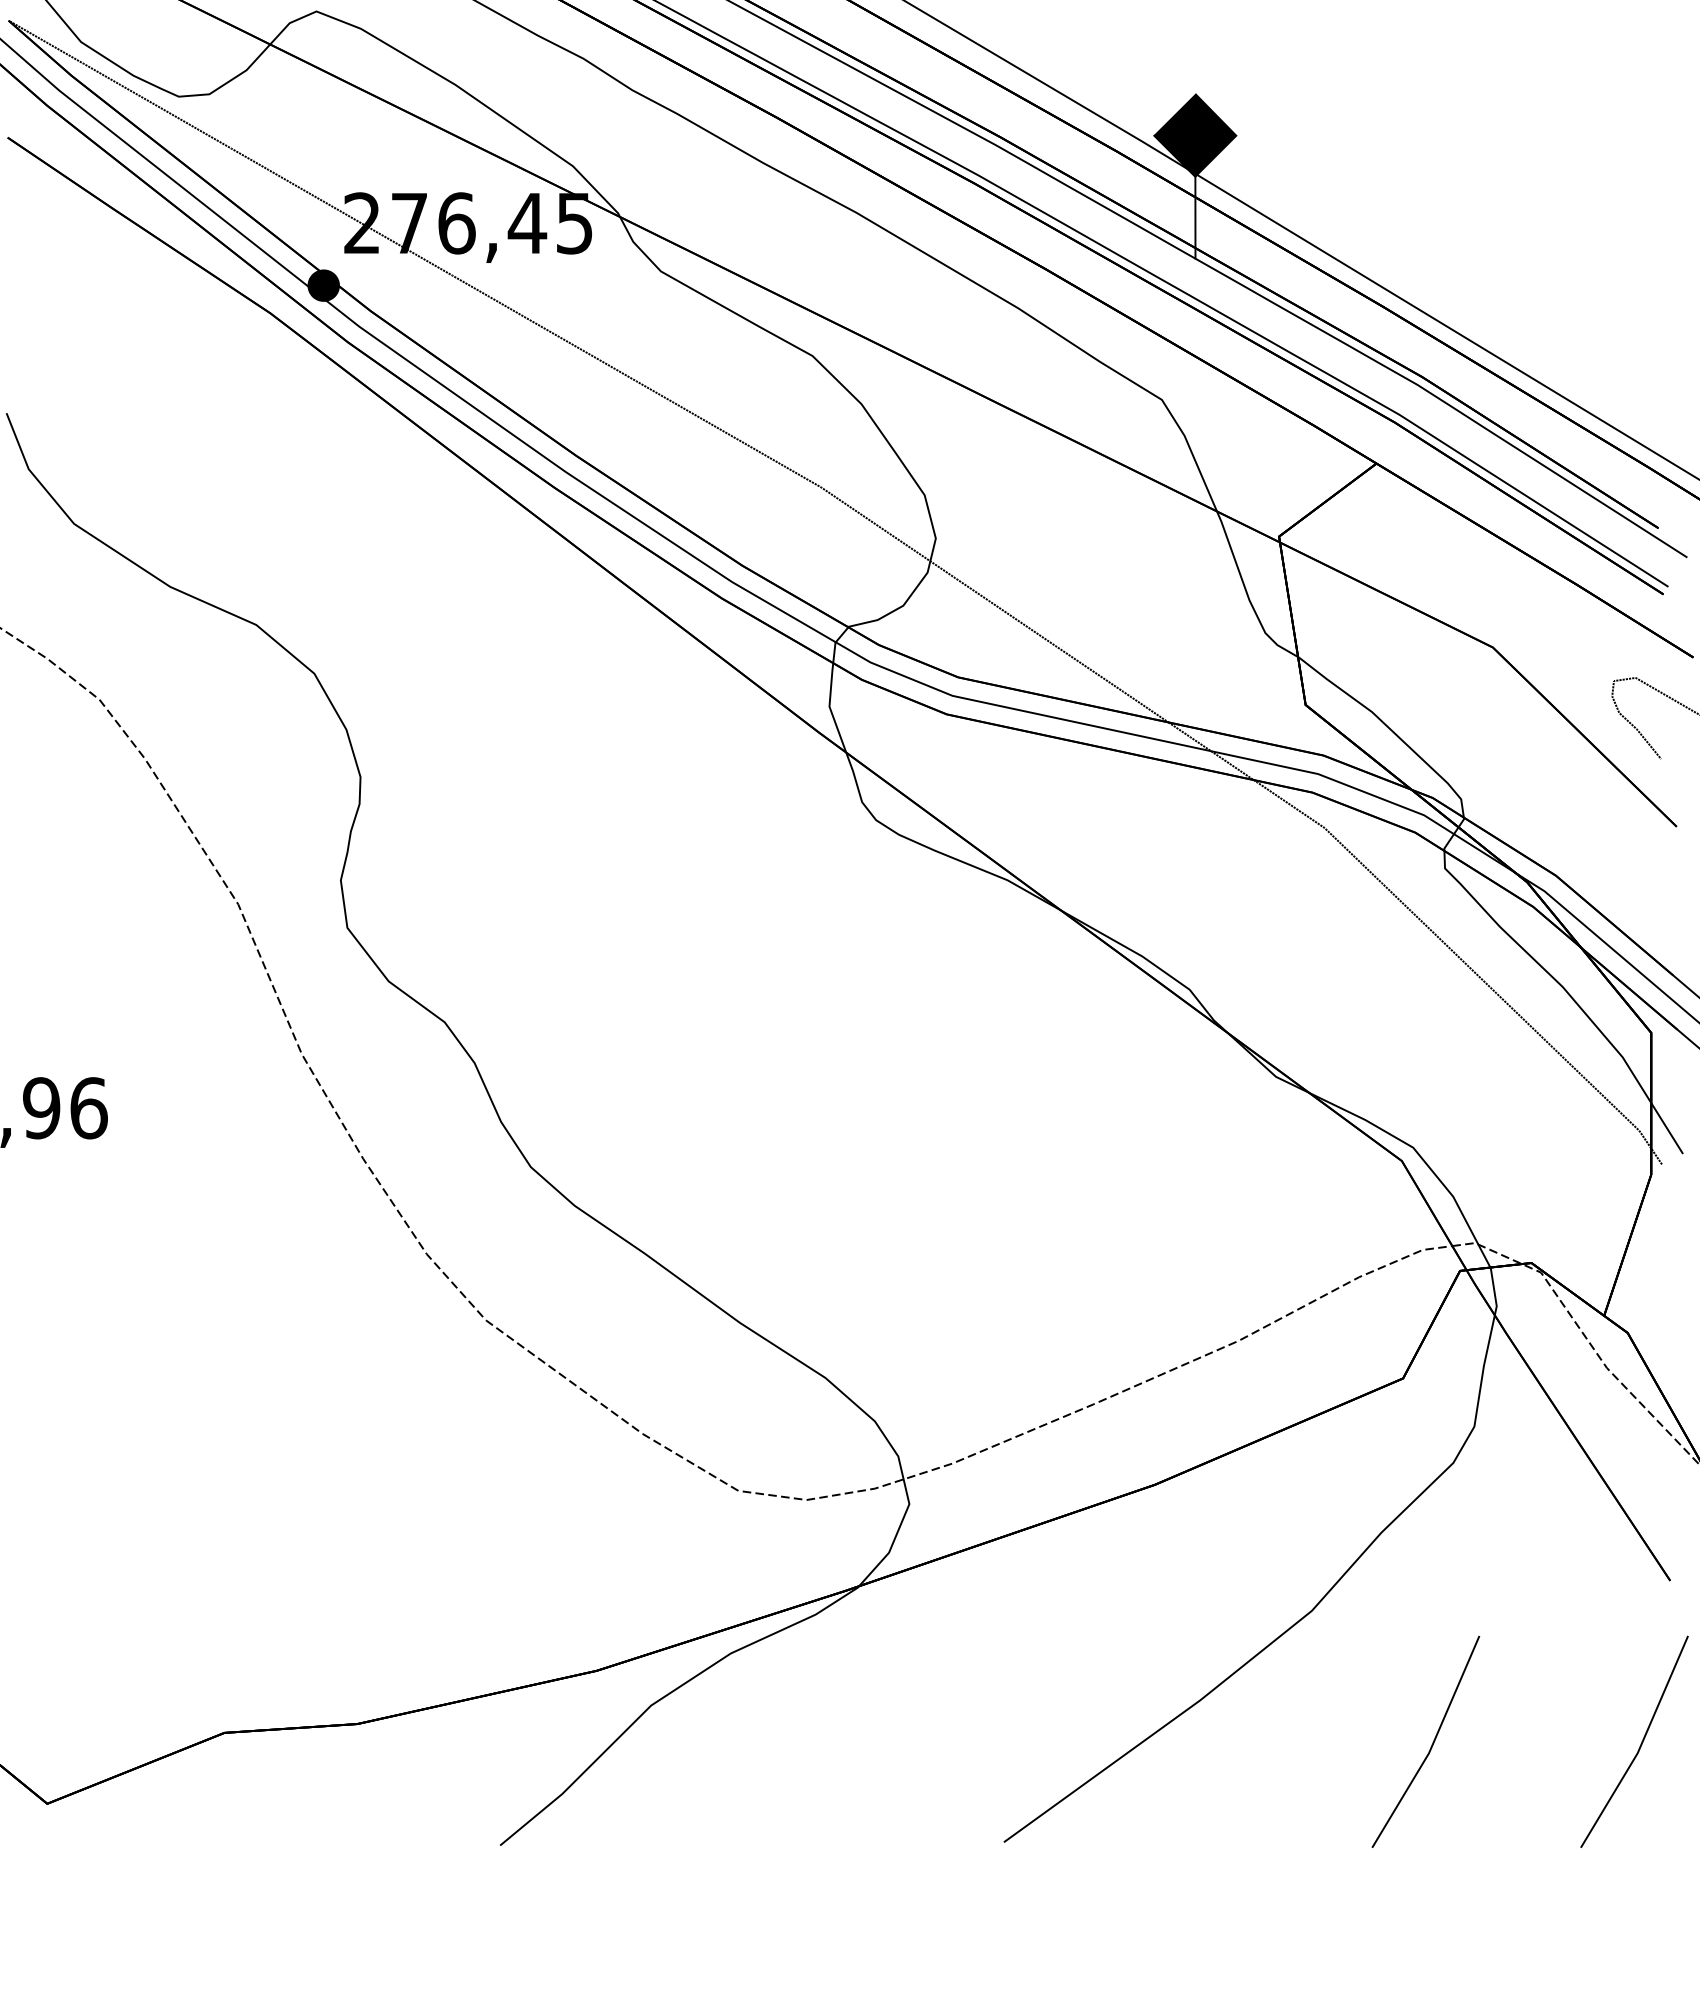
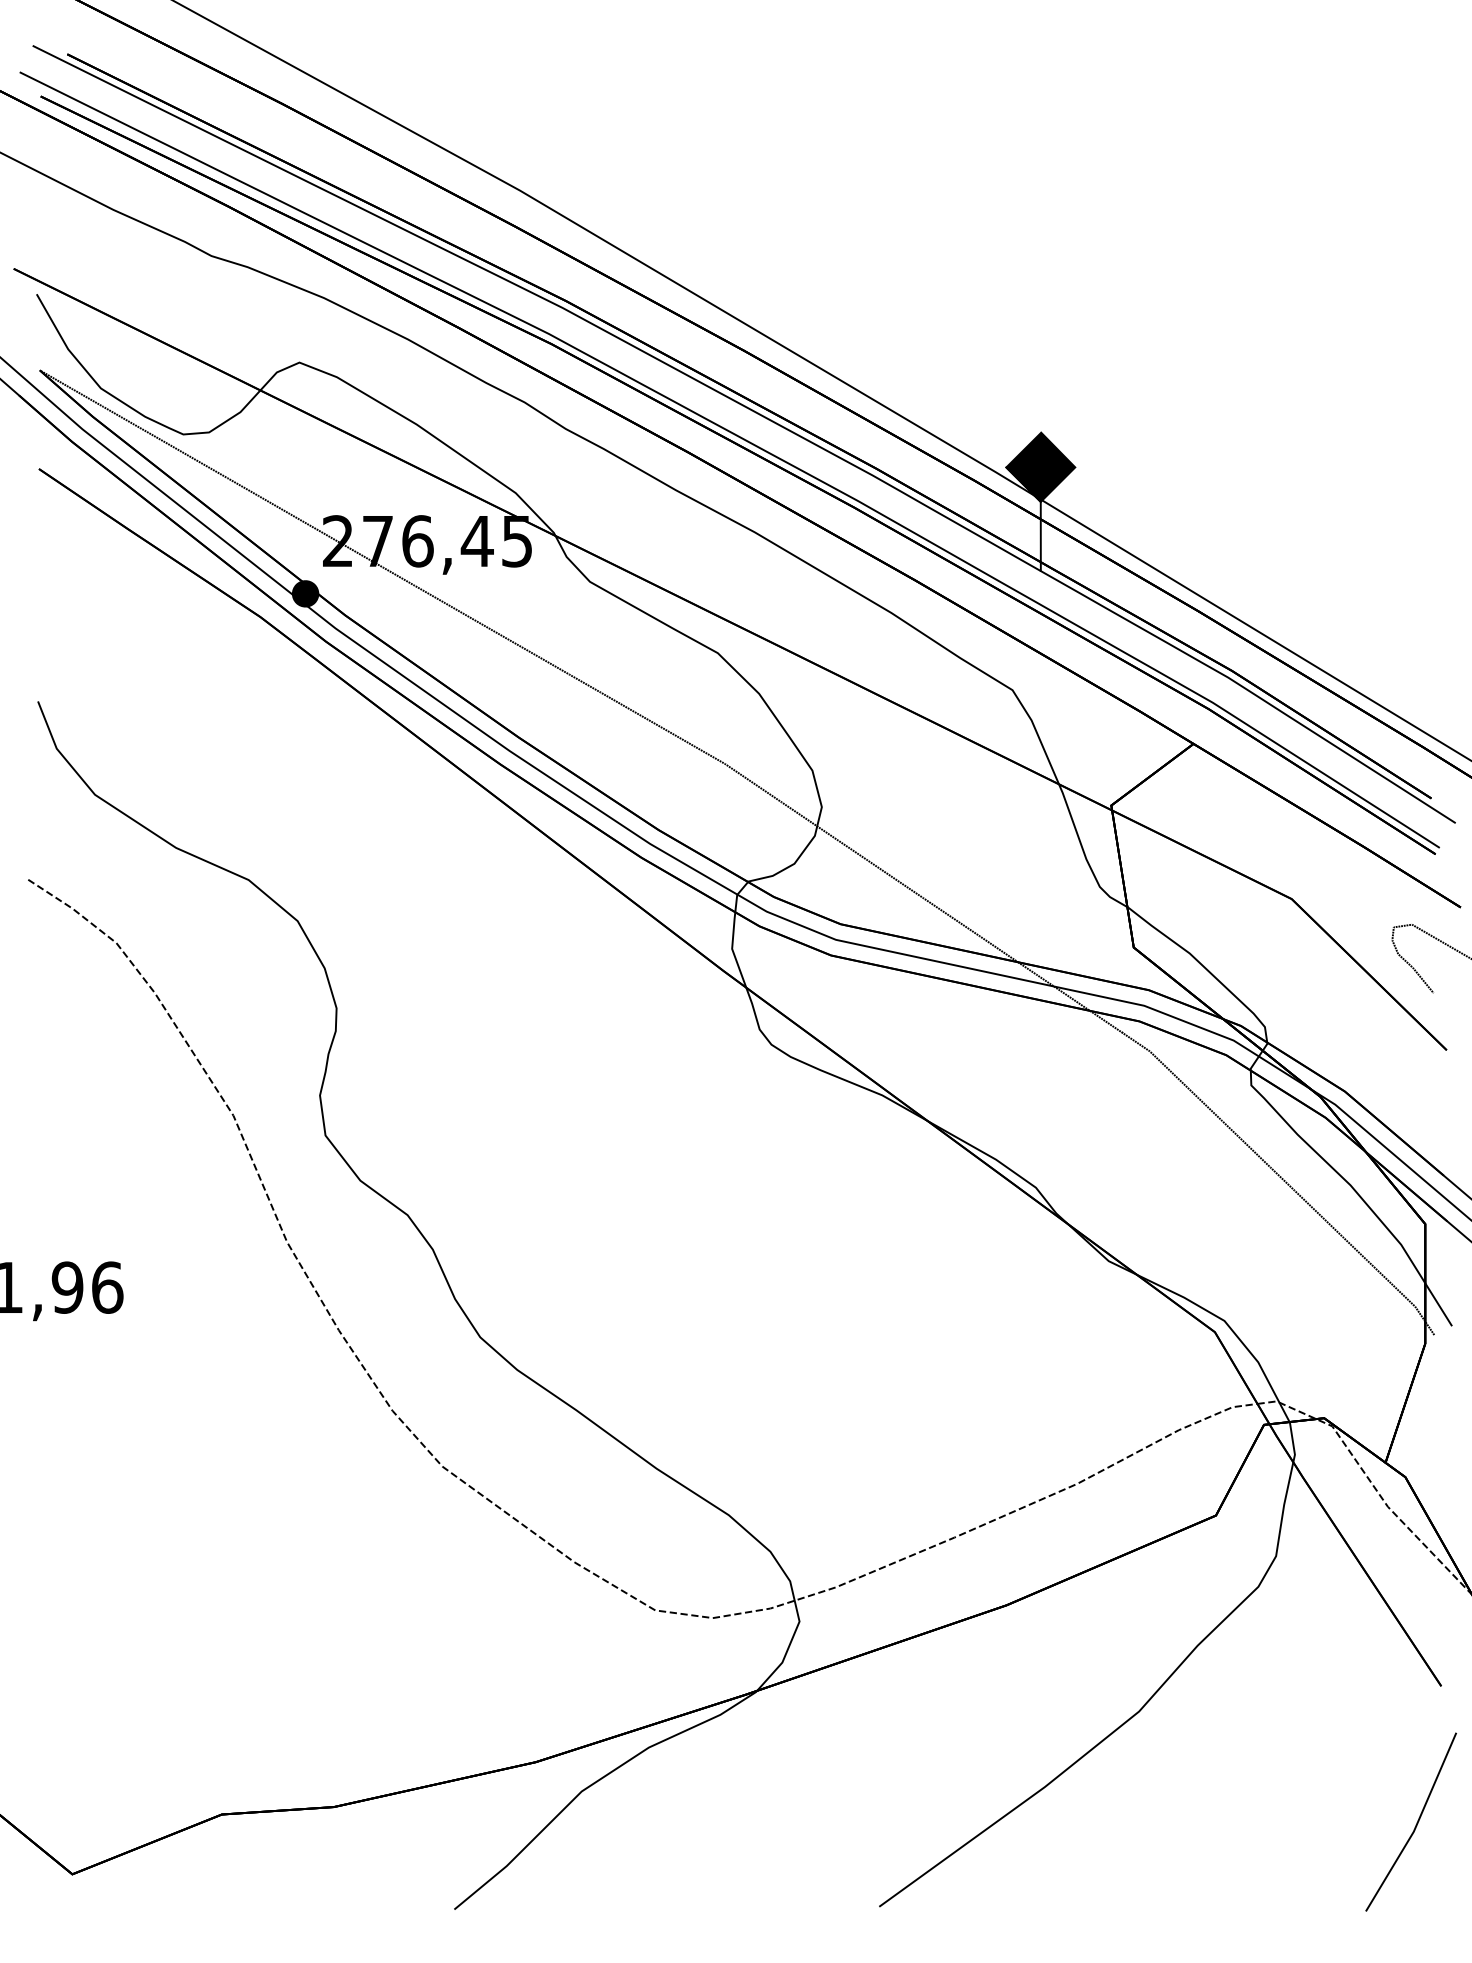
line: (1432, 1742) -> (1240, 1822), removed

